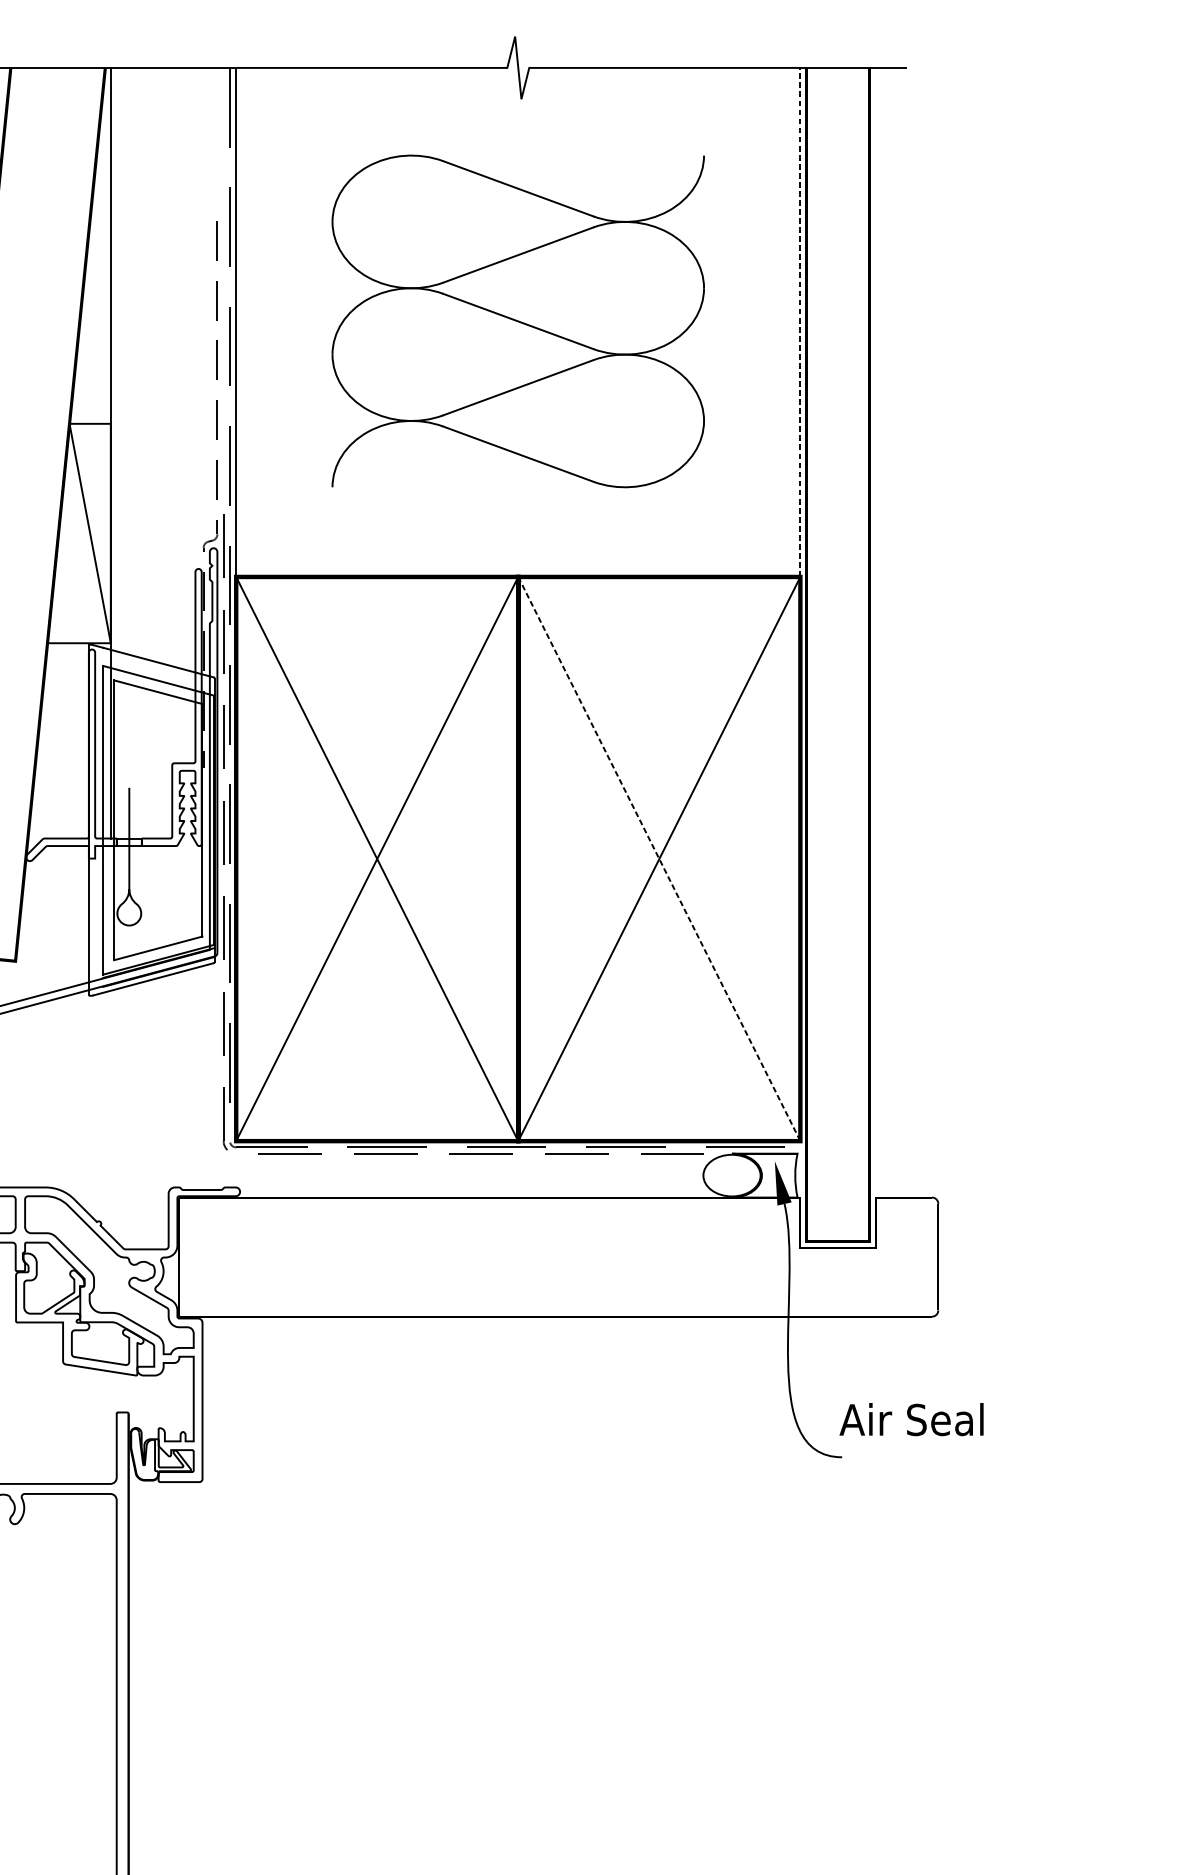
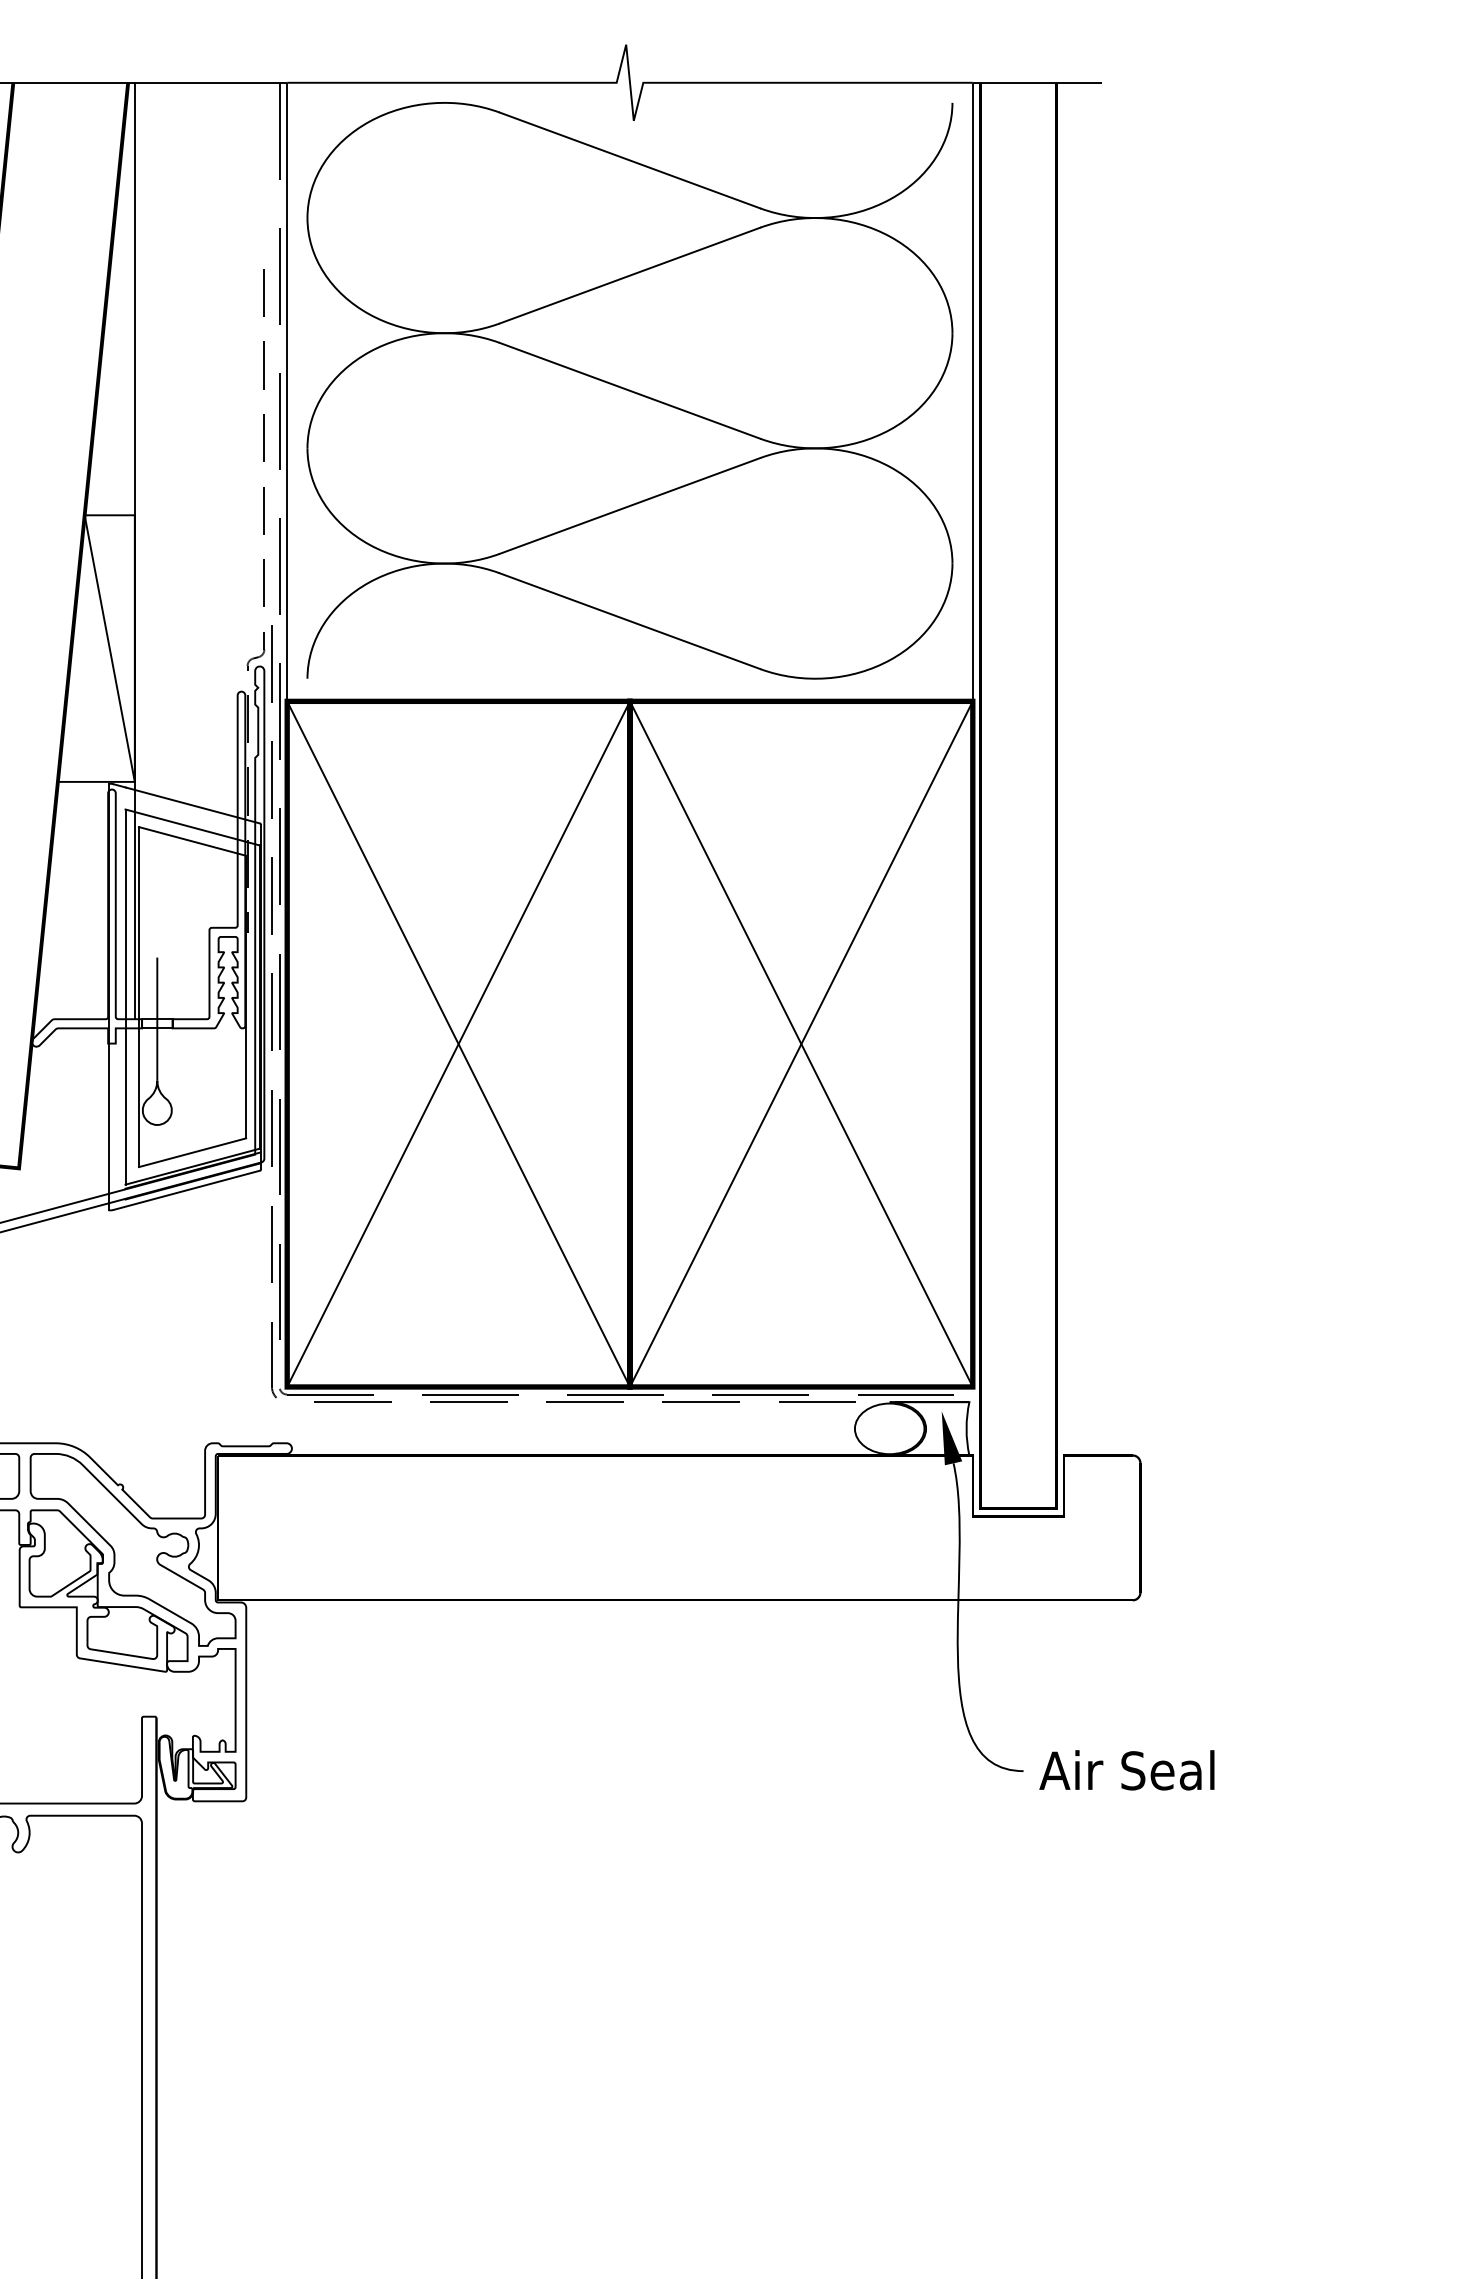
part: (517, 321) -> (629, 390), size x1.43
line: (800, 321) -> (972, 391), dashed -> solid
line: (659, 859) -> (801, 1044), dashed -> solid
text: (911, 1419) -> (1126, 1770), moved

